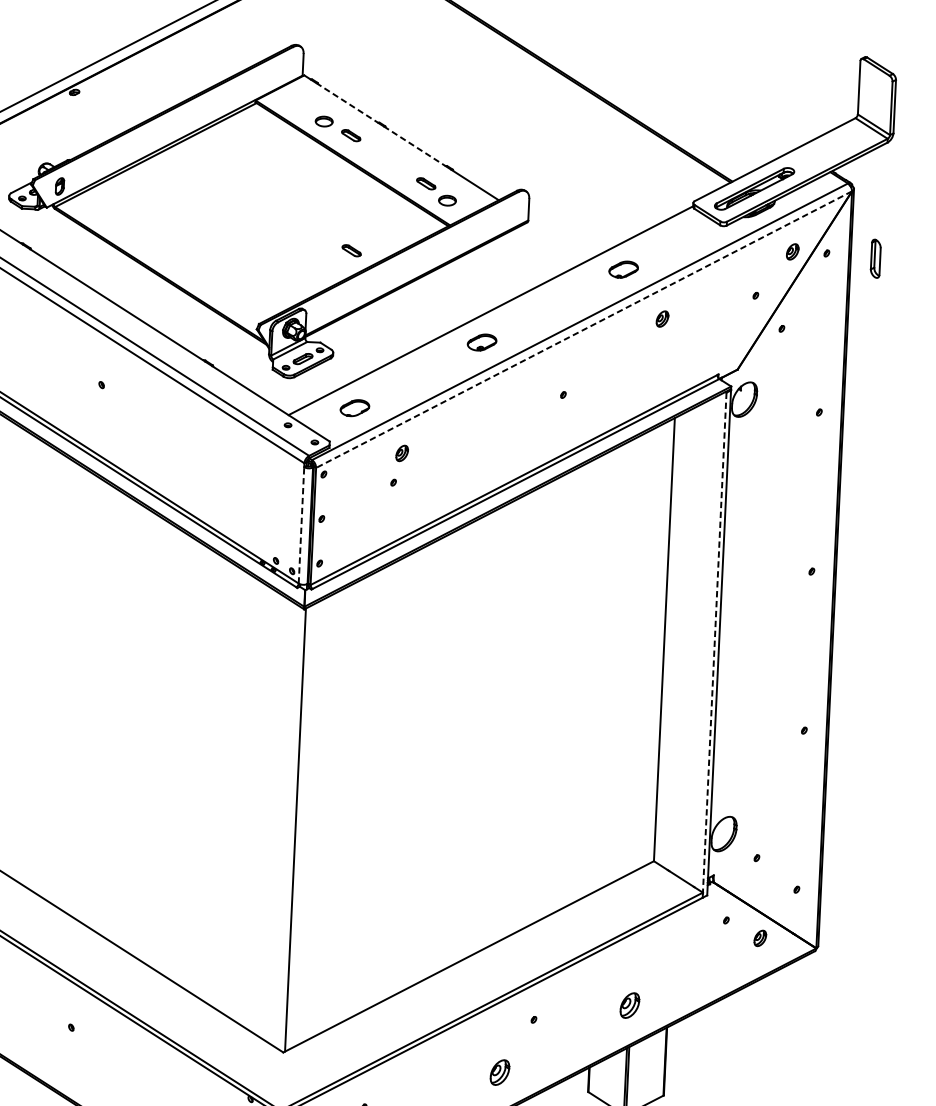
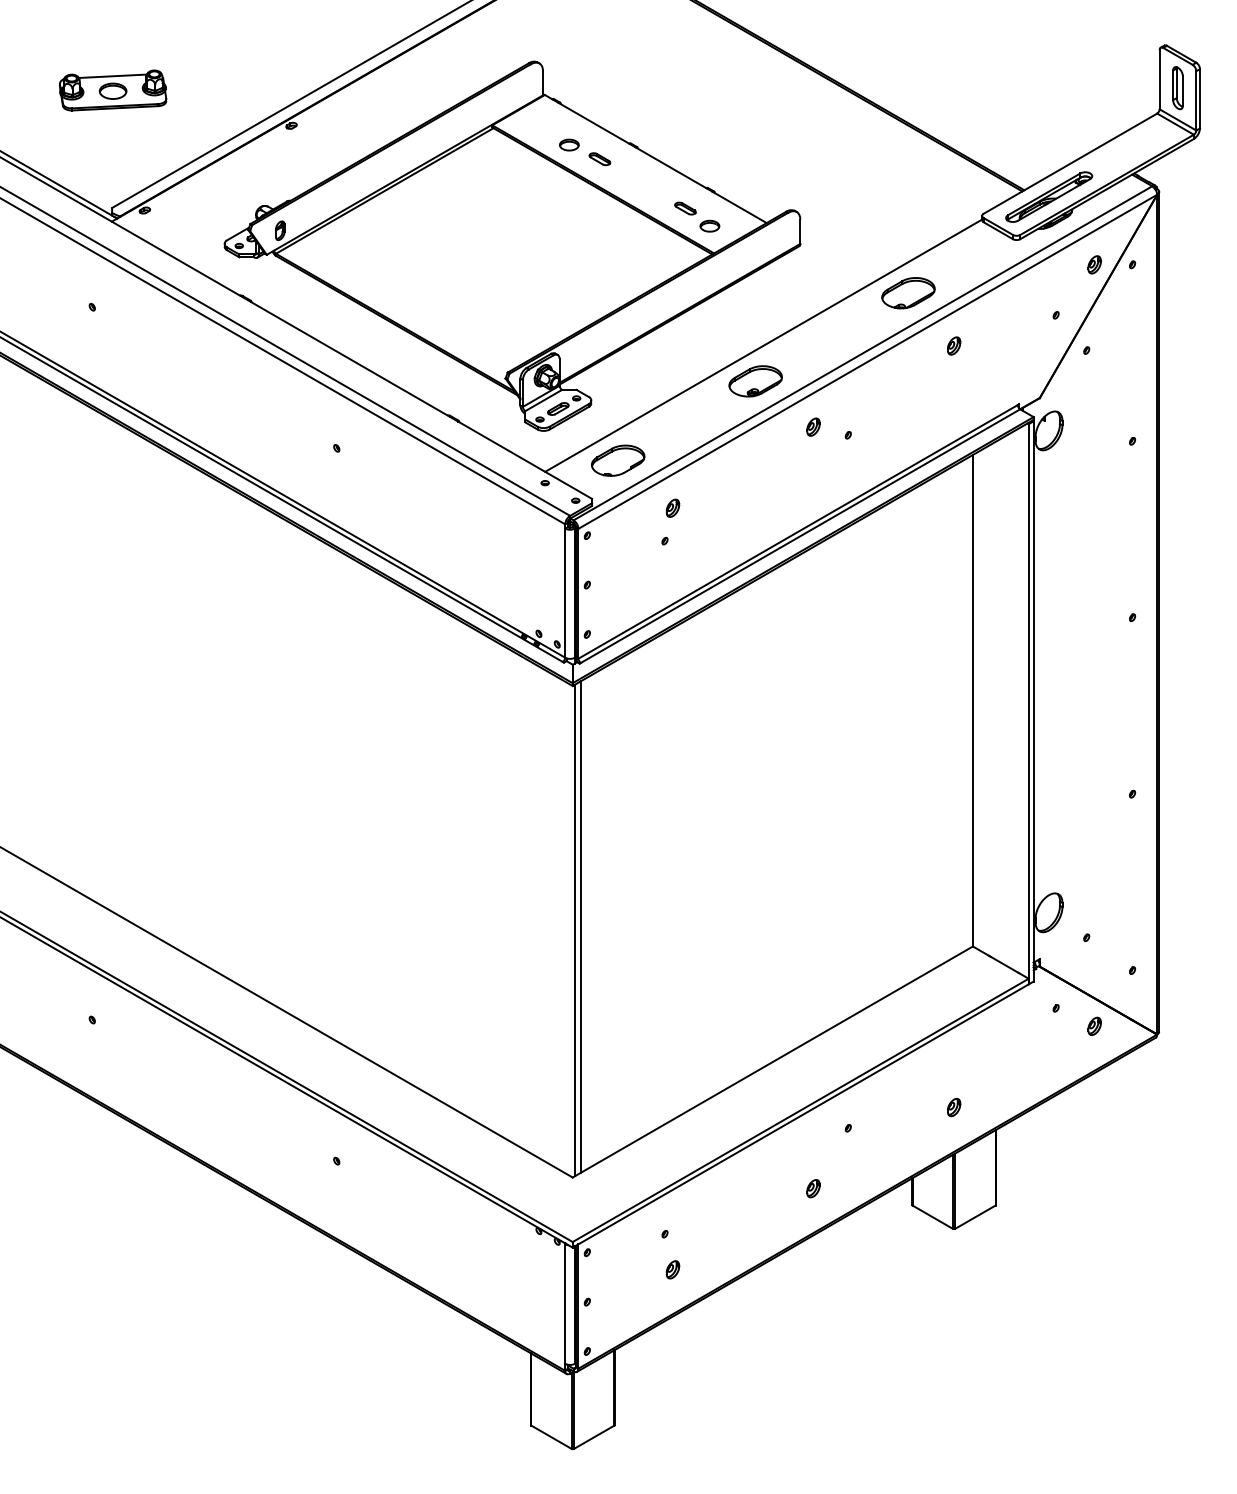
line: (346, 103) -> (593, 123), dashed -> solid
line: (414, 146) -> (670, 167), dashed -> solid
part: (351, 250) -> (606, 286), removed
part: (875, 259) -> (1177, 88), moved
part: (623, 269) -> (908, 293), size x1.67
line: (583, 330) -> (867, 362), dashed -> solid
part: (481, 342) -> (755, 381), size x1.67
part: (532, 385) -> (813, 426), added
part: (355, 408) -> (618, 460), size x1.67
line: (301, 525) -> (565, 593), dashed -> solid
line: (714, 645) -> (1028, 704), dashed -> solid
line: (301, 826) -> (580, 926), added
part: (630, 1005) -> (954, 1107), size x0.62
part: (499, 1072) -> (813, 1188), size x0.62

